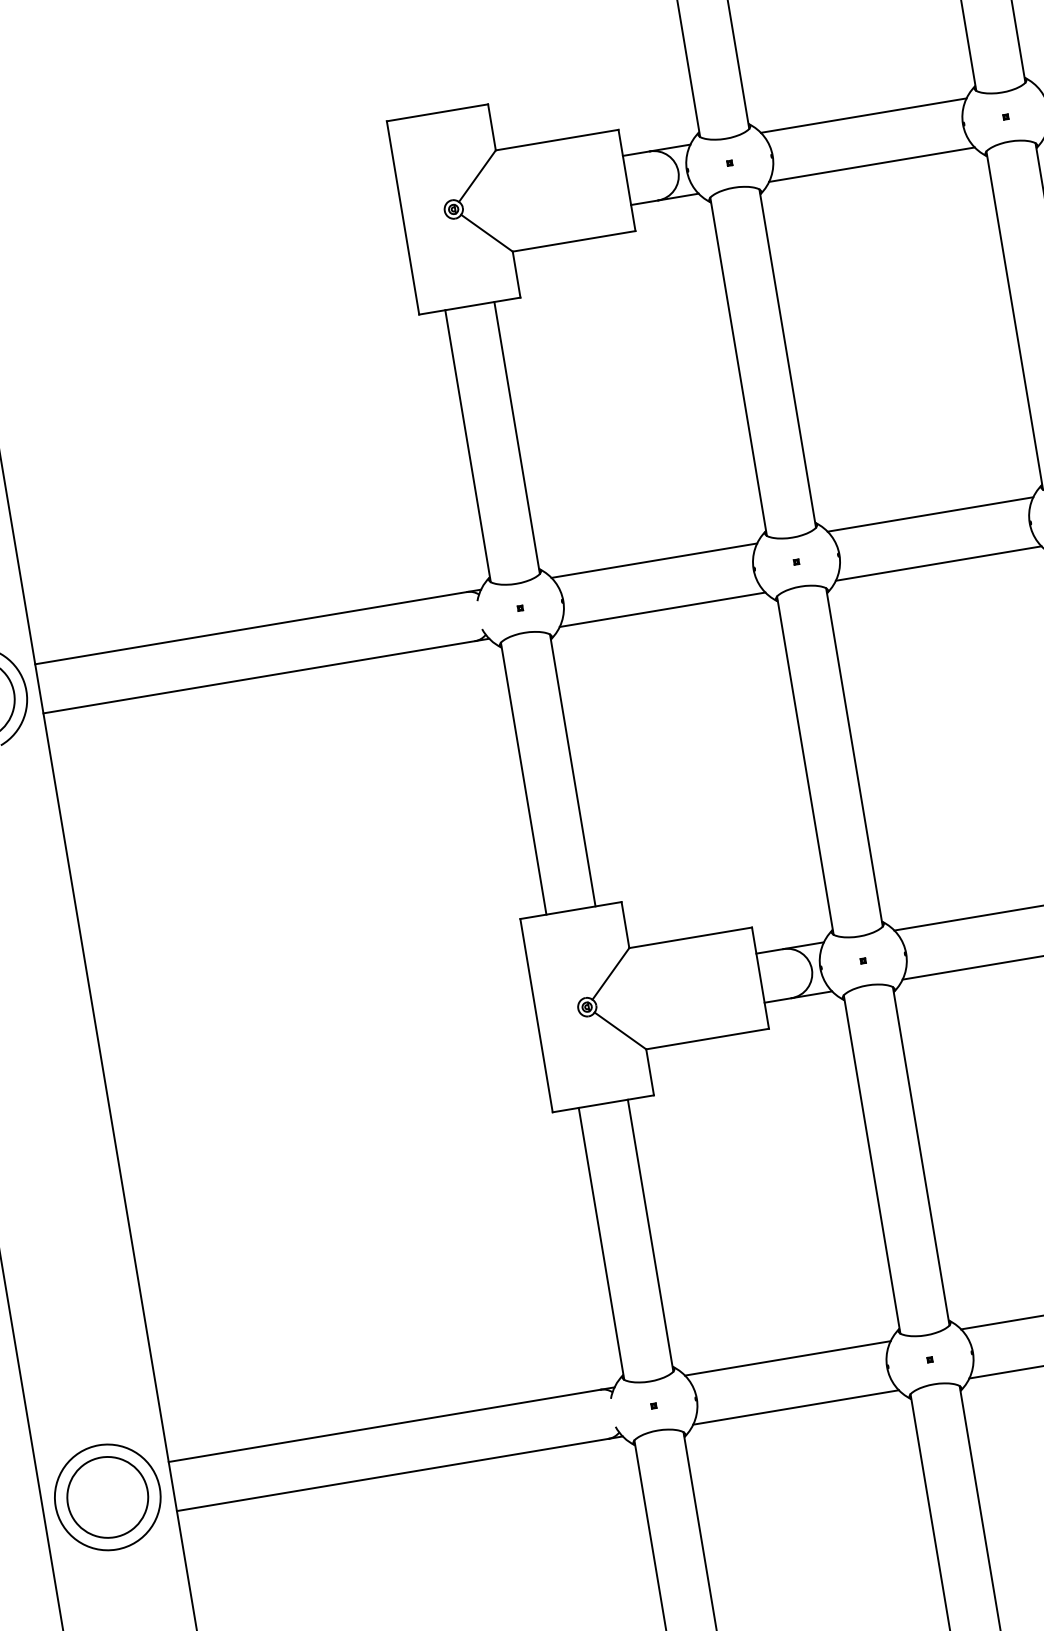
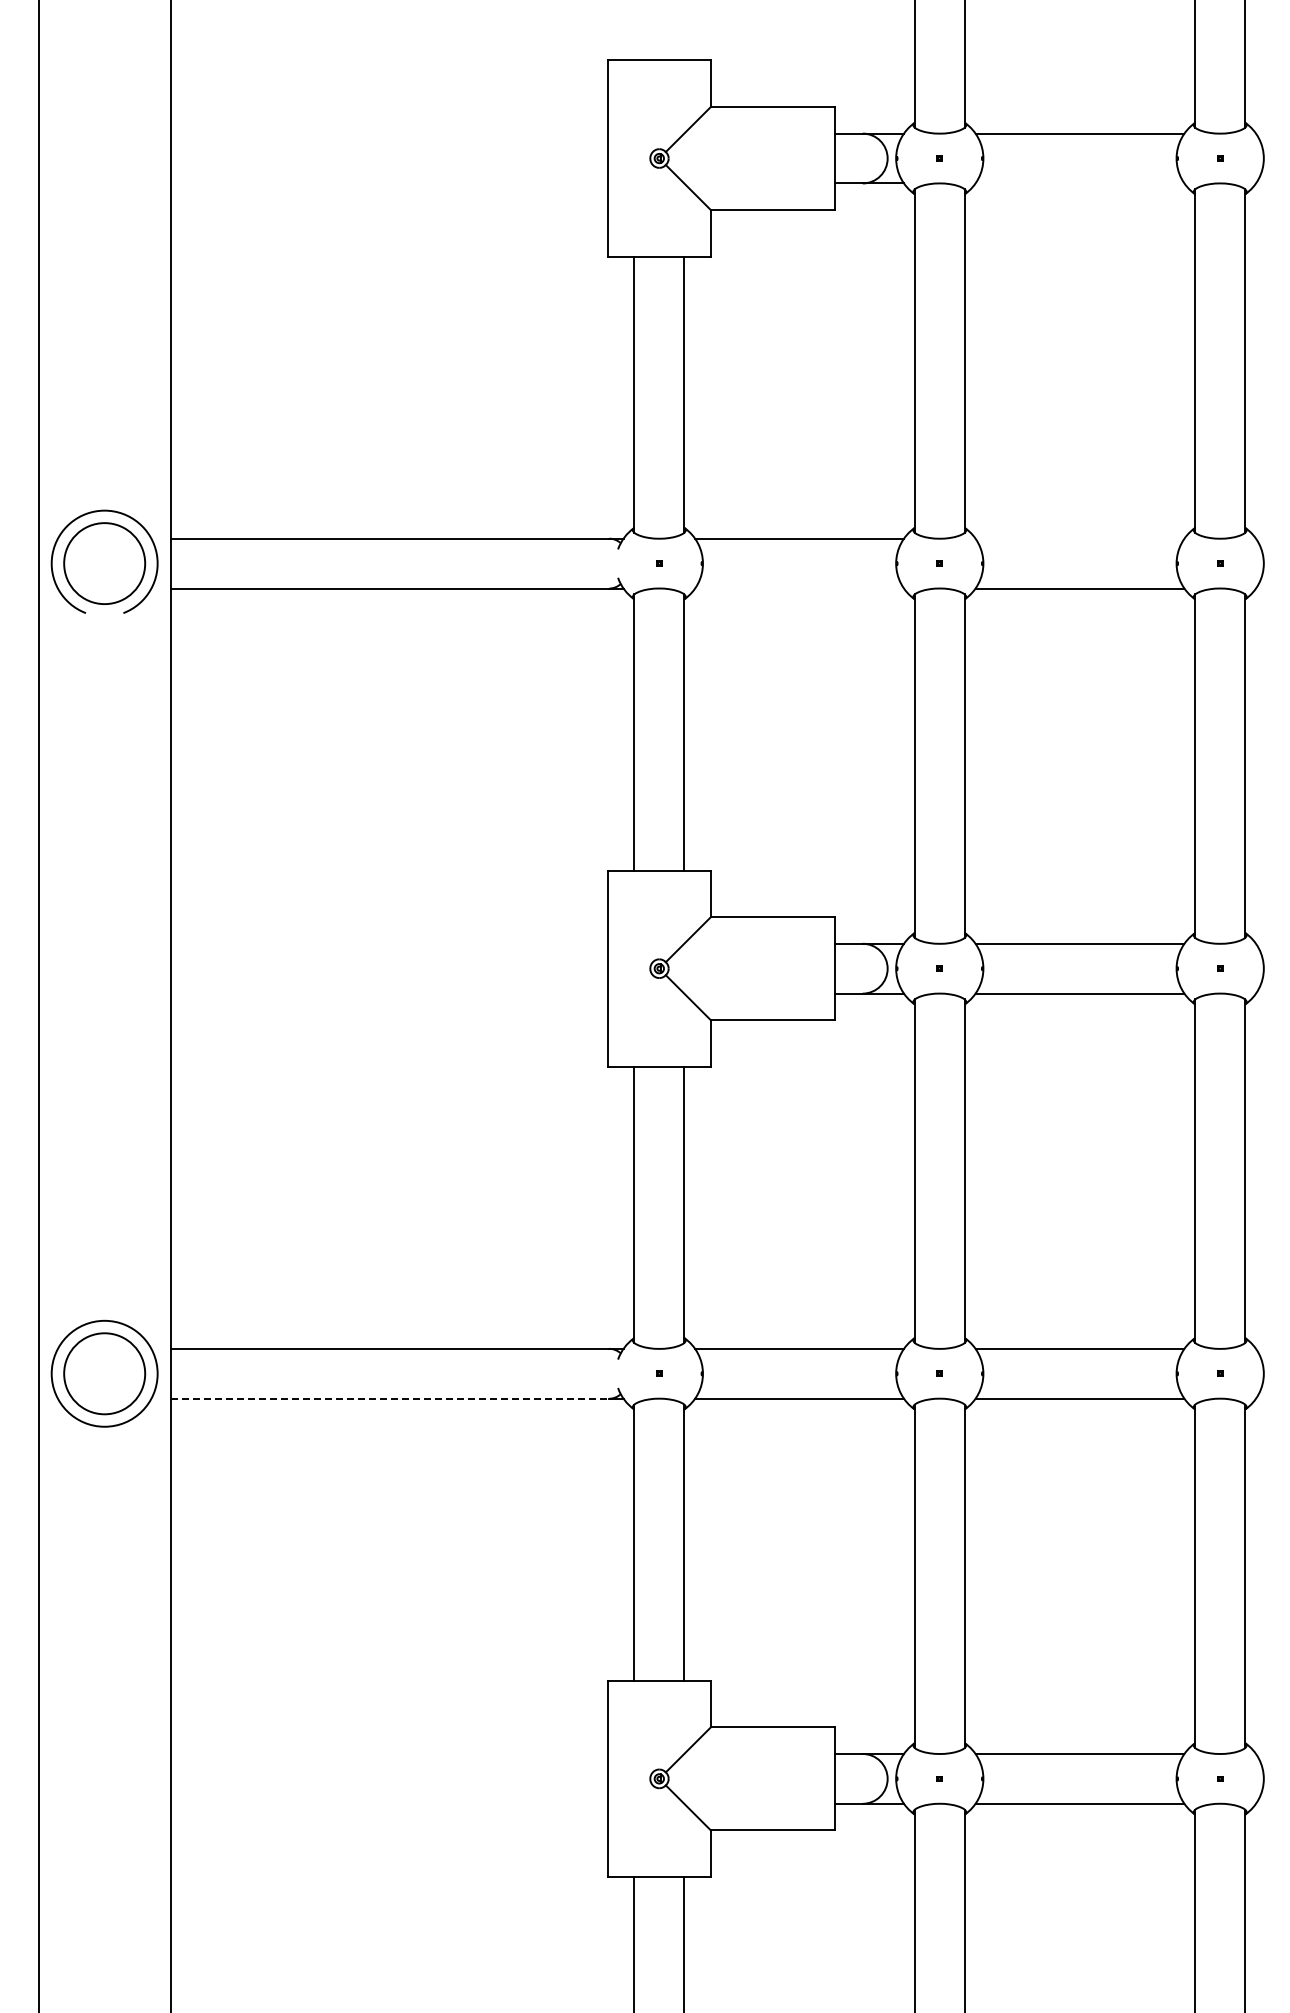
line: (871, 164) -> (1079, 183), removed
line: (929, 514) -> (1079, 538), removed
line: (662, 609) -> (799, 588), removed
line: (393, 1474) -> (390, 1398), solid -> dashed

